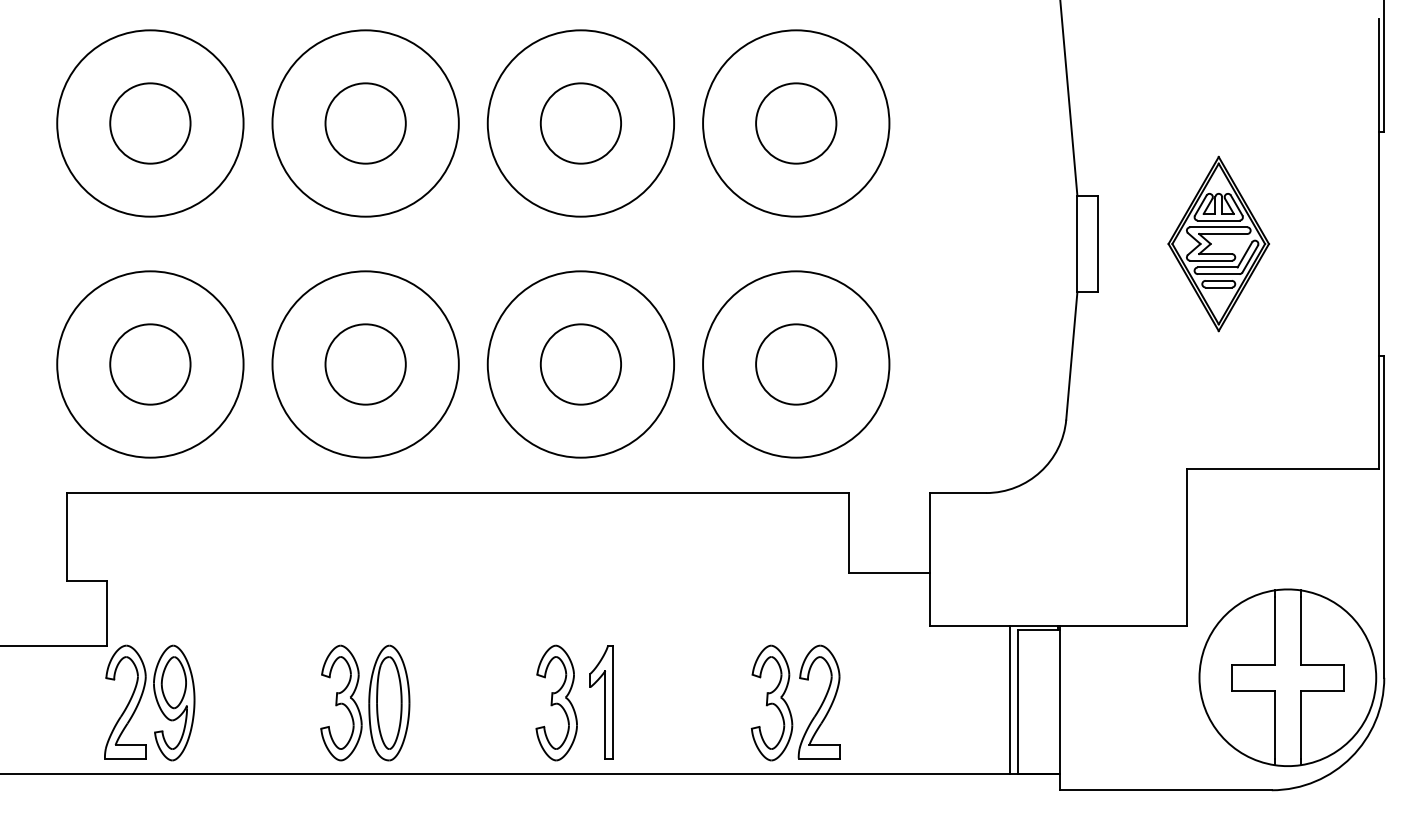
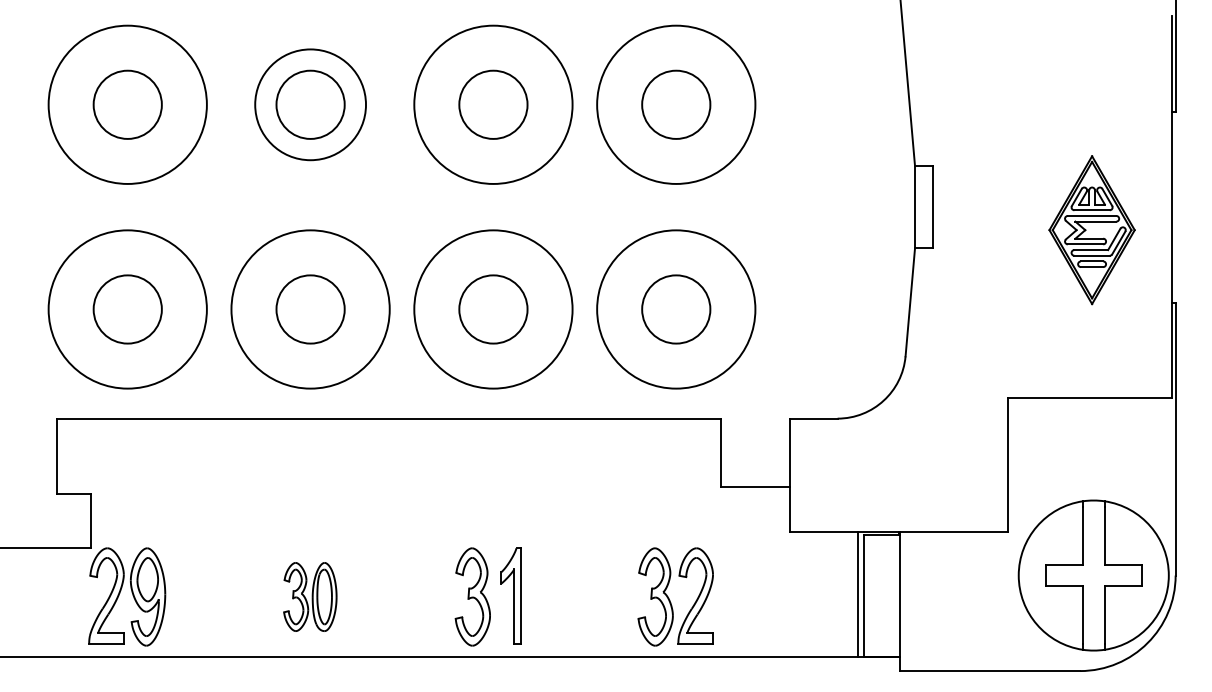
circle: (365, 123) -> (310, 104), size x0.7
part: (1218, 244) -> (1091, 230), moved
part: (365, 702) -> (310, 596), size x0.7

